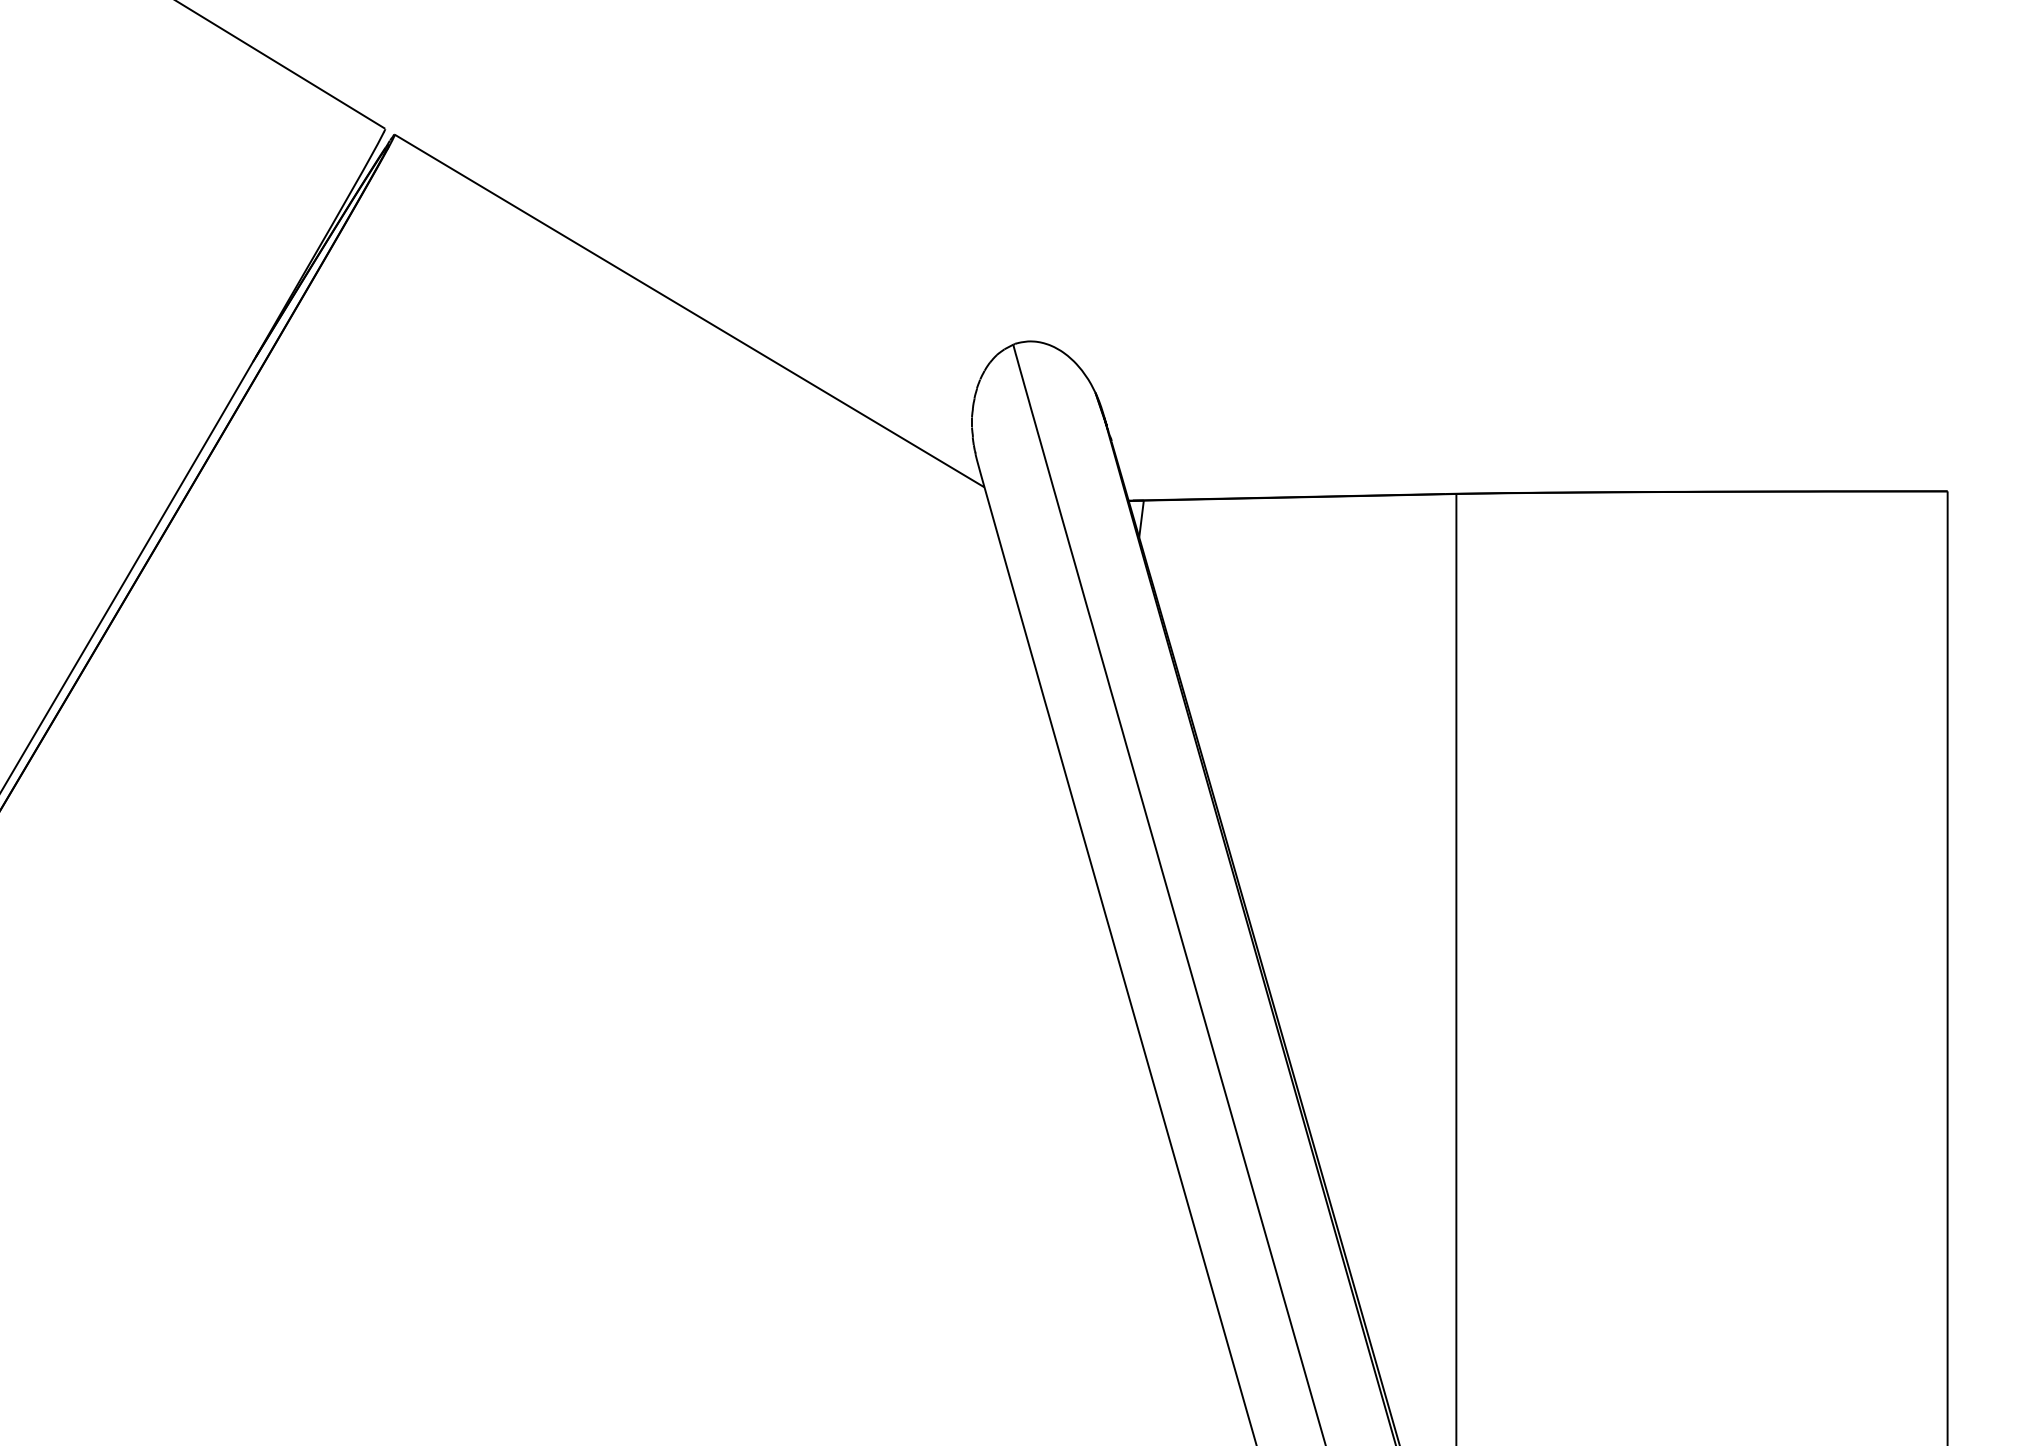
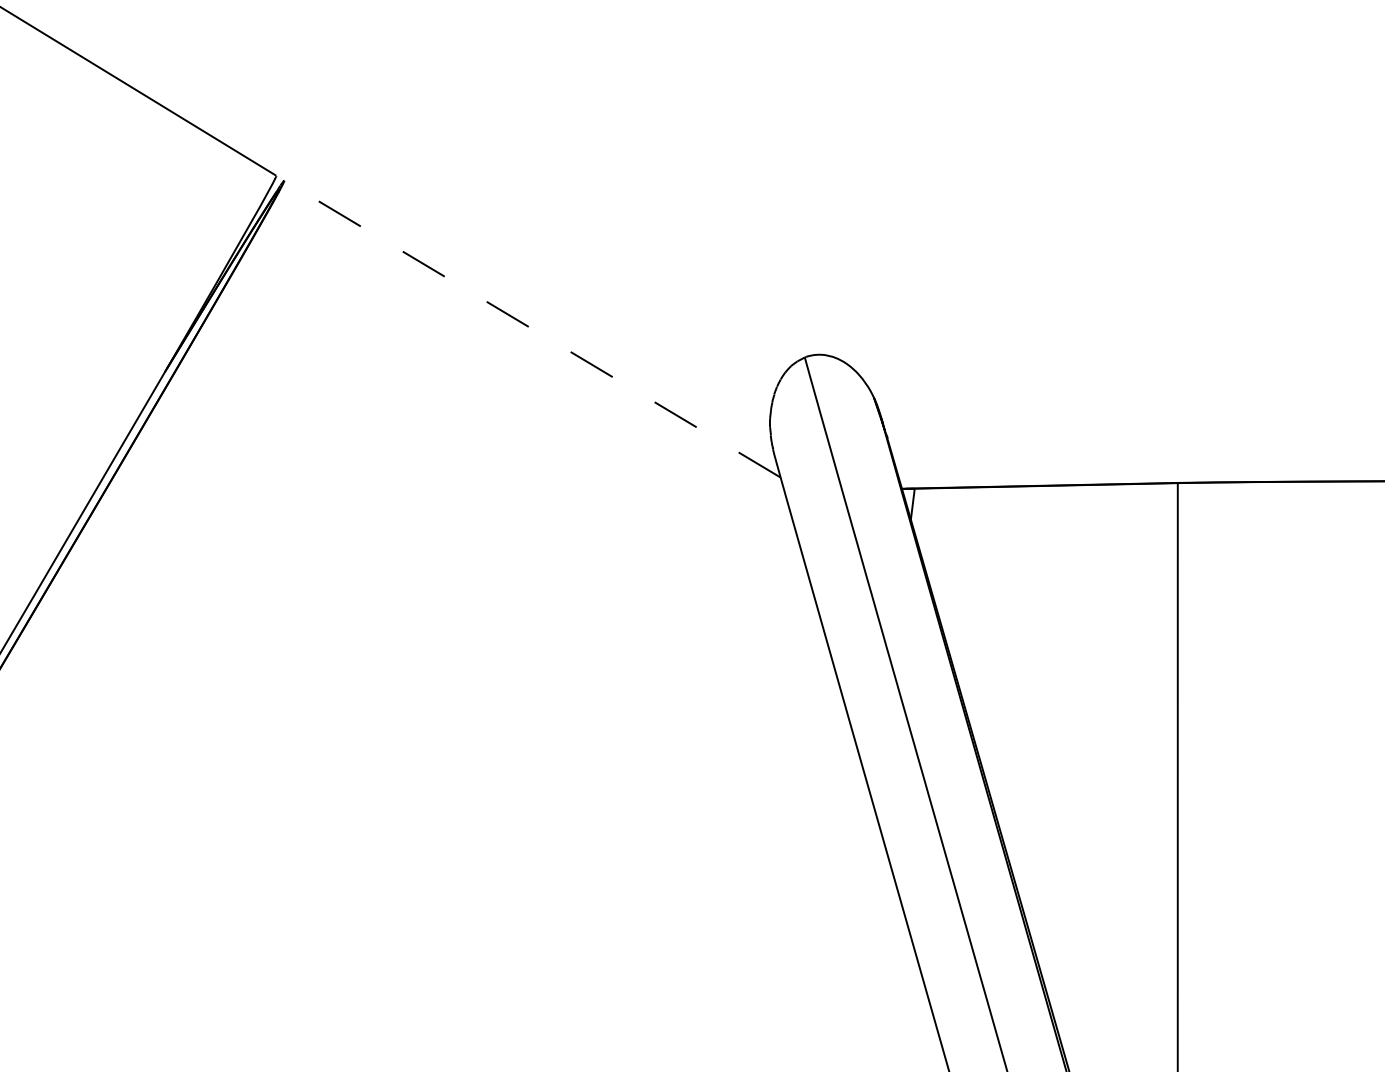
line: (689, 311) -> (532, 329), solid -> dashed

